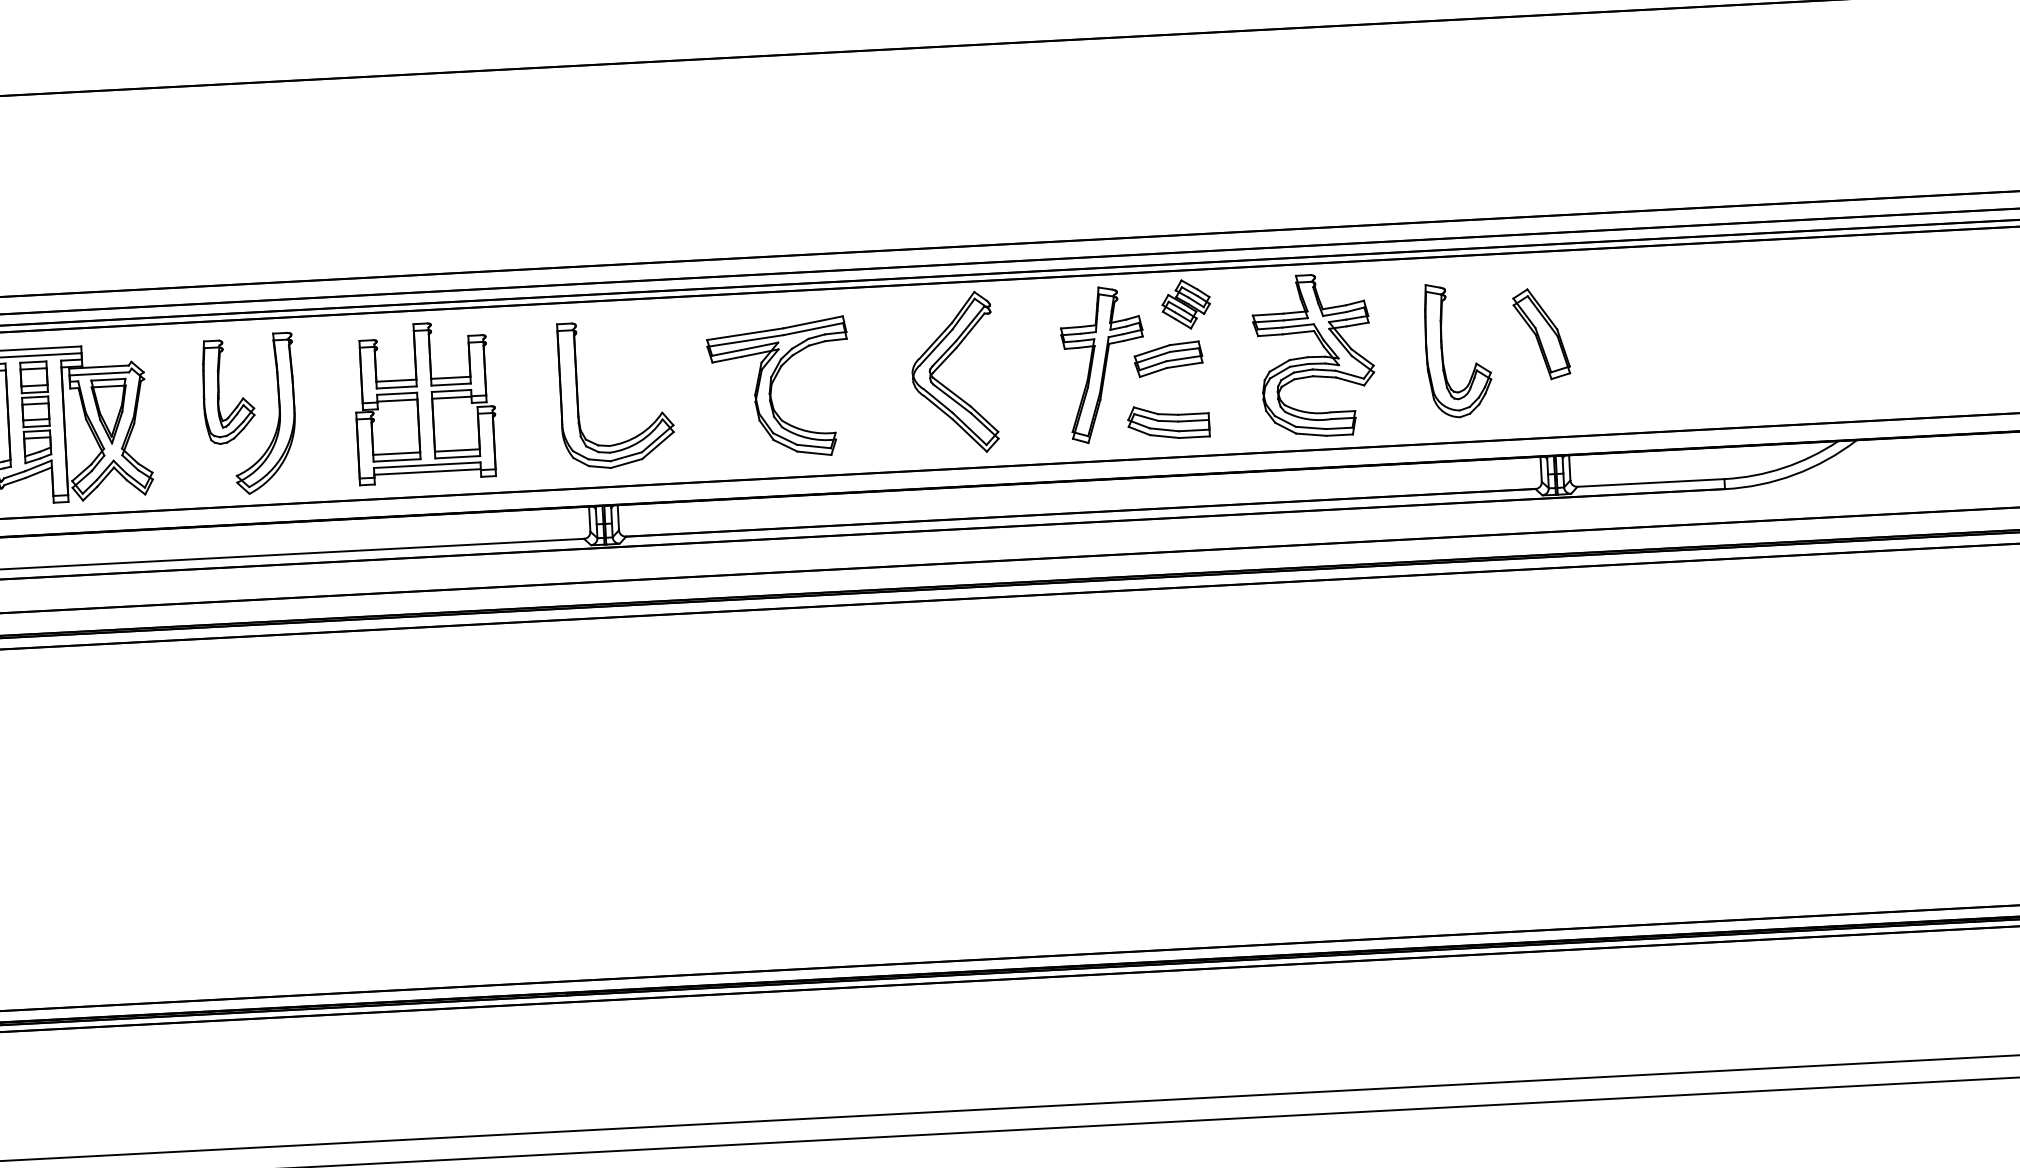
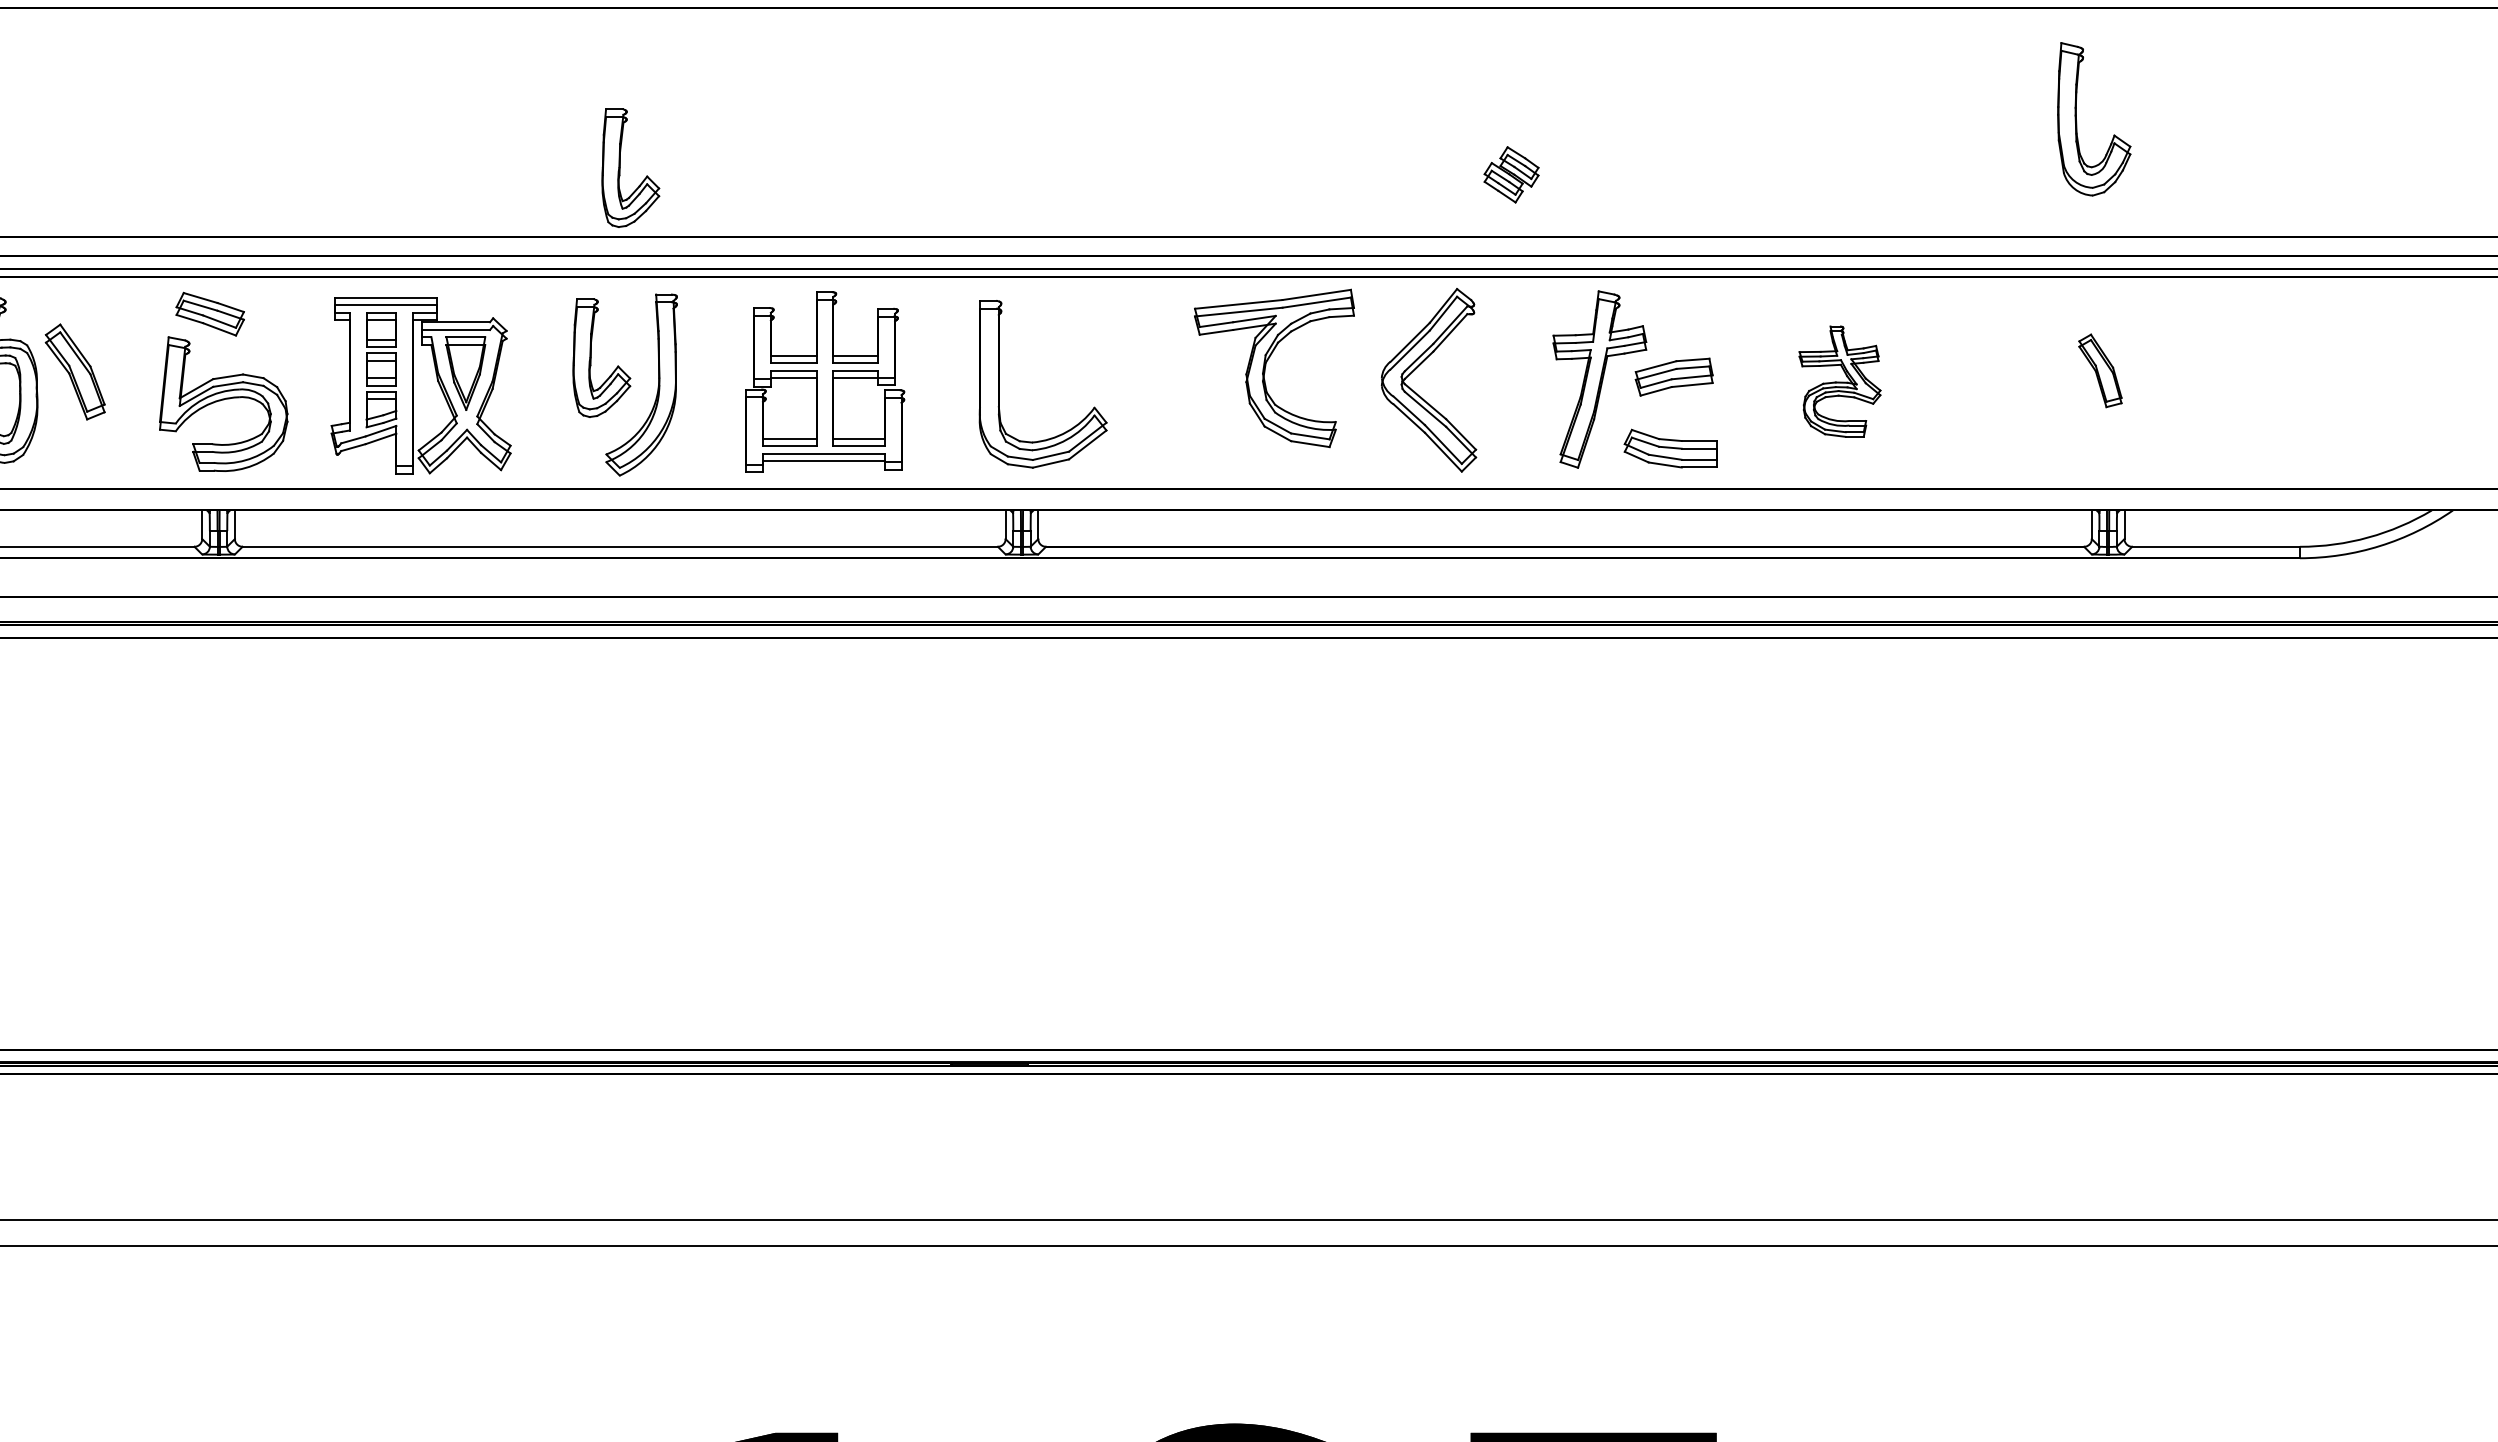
part: (236, 223) -> (620, 167), added
part: (1186, 304) -> (1511, 174), moved
part: (1541, 333) -> (2100, 370), size x0.7
part: (1443, 353) -> (2077, 122), moved
part: (1313, 355) -> (1839, 381), size x0.6
part: (772, 387) -> (1266, 366), moved

